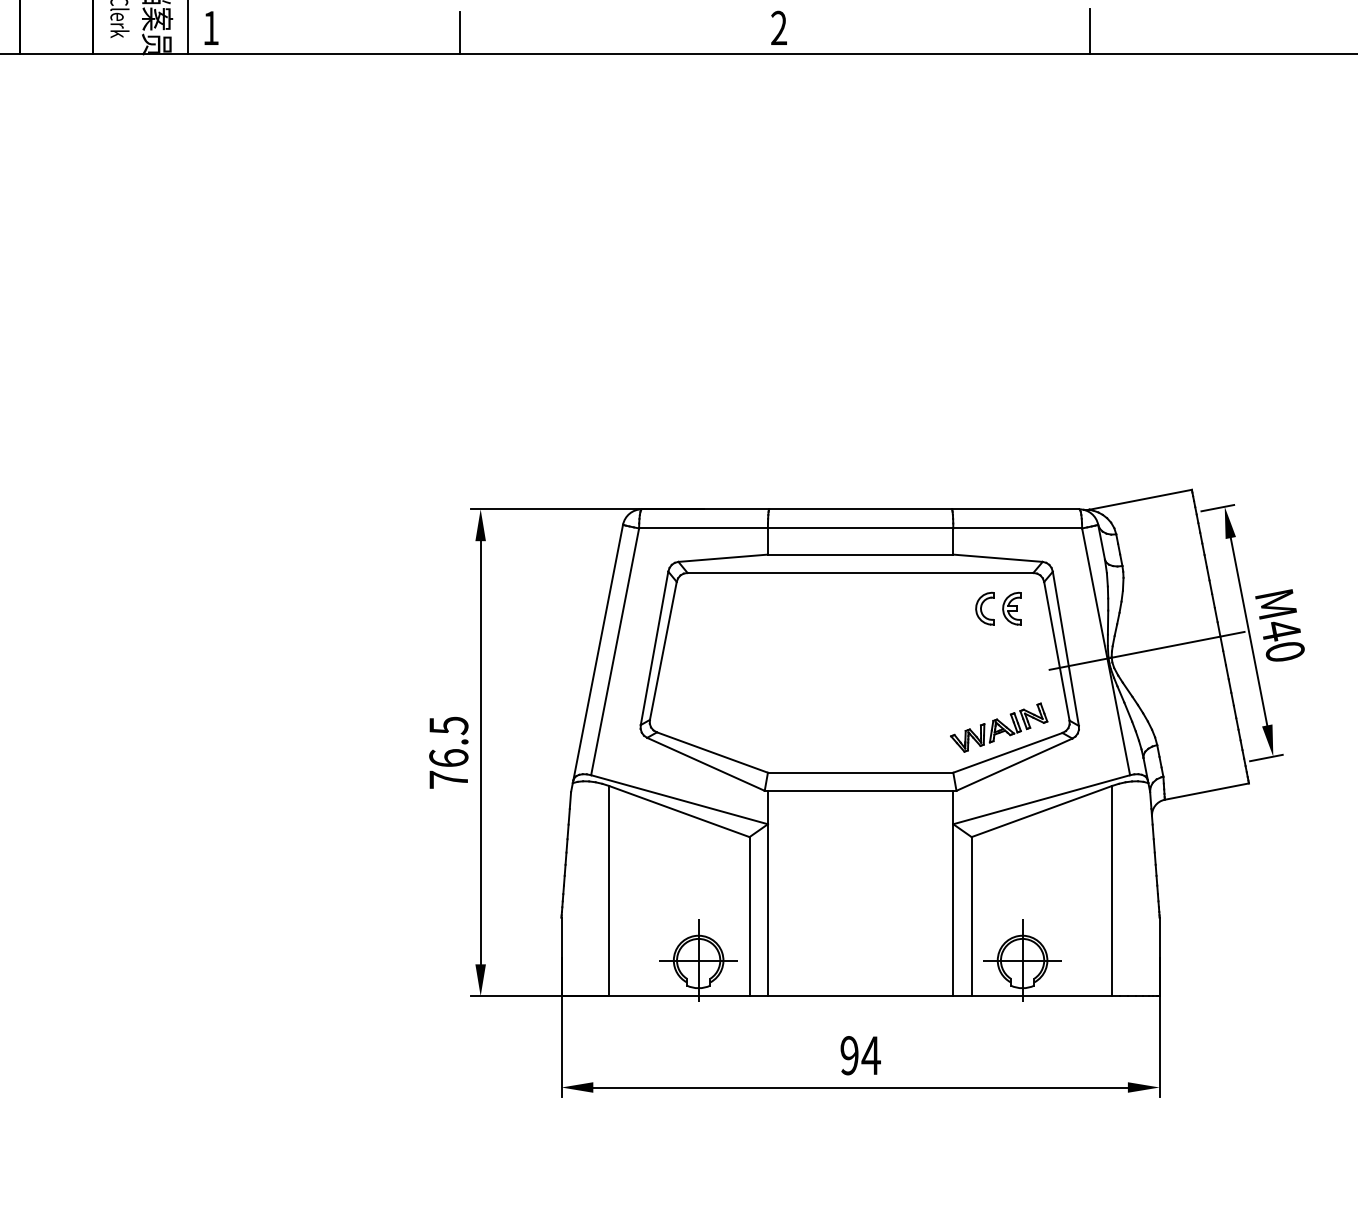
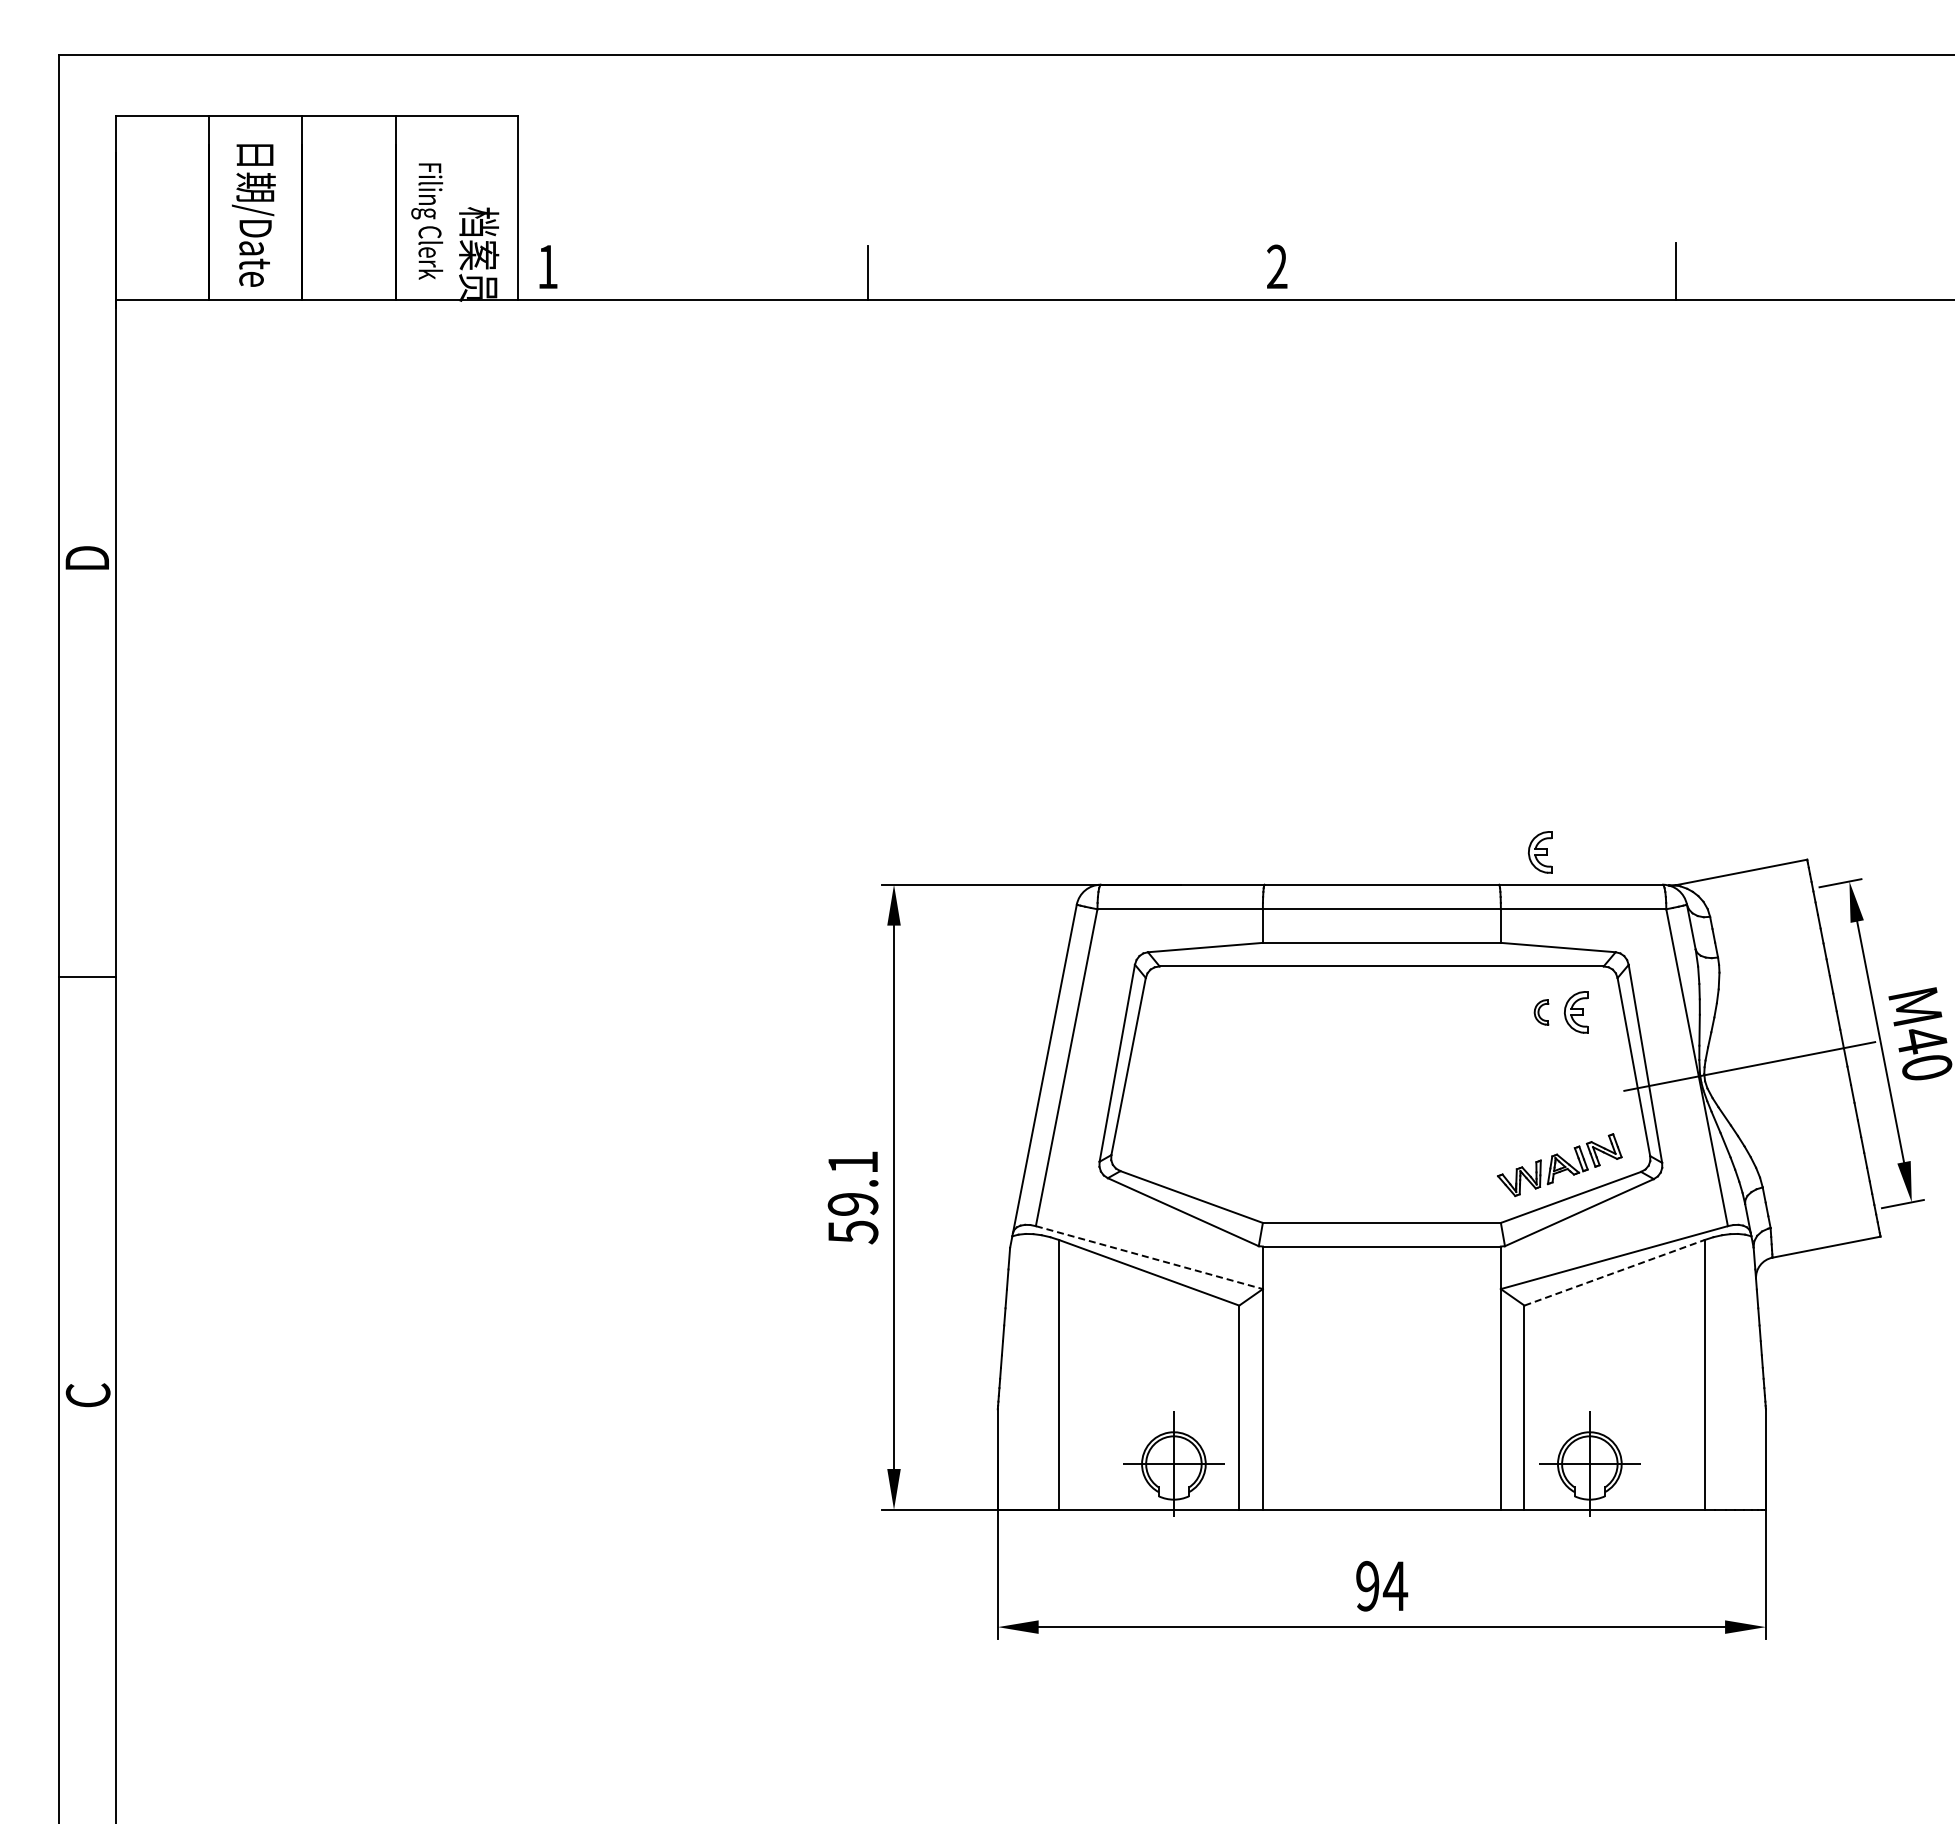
part: (984, 484) -> (1540, 852), added
part: (984, 608) -> (1541, 1012), size x0.6
text: (448, 752) -> (852, 1197), 76.5 -> 59.1
line: (679, 799) -> (1149, 1257), solid -> dashed
line: (1041, 811) -> (1614, 1272), solid -> dashed

